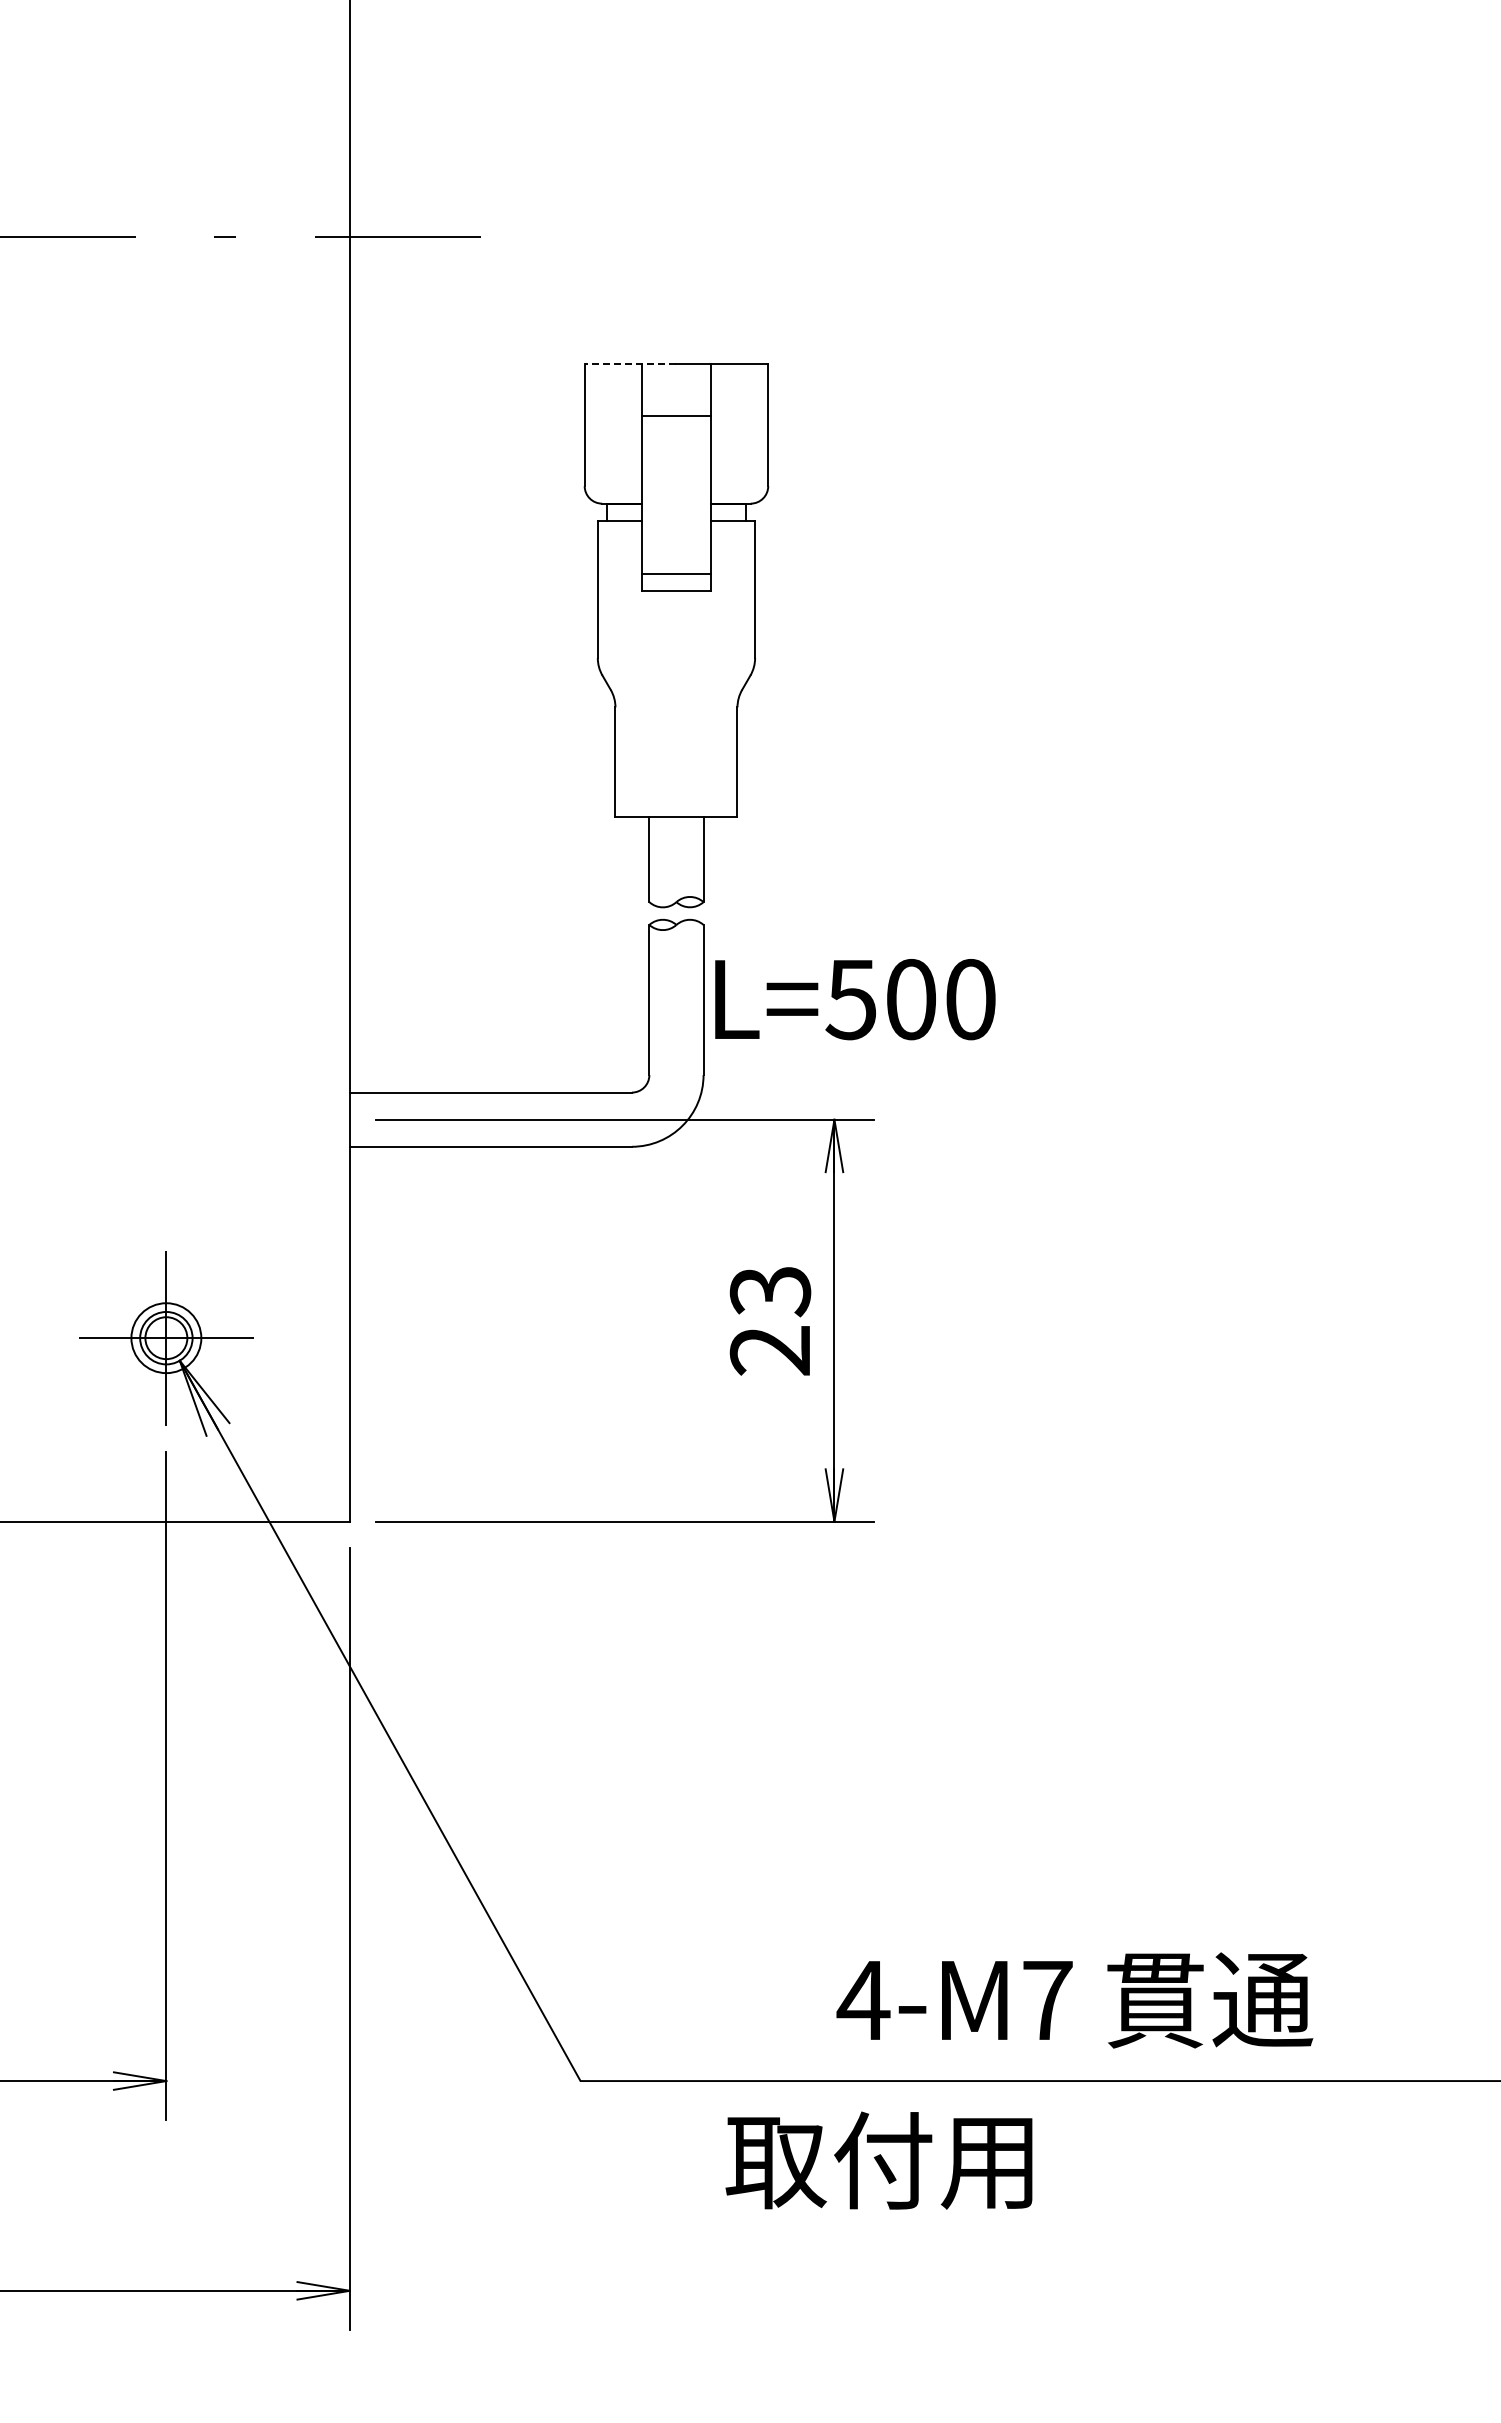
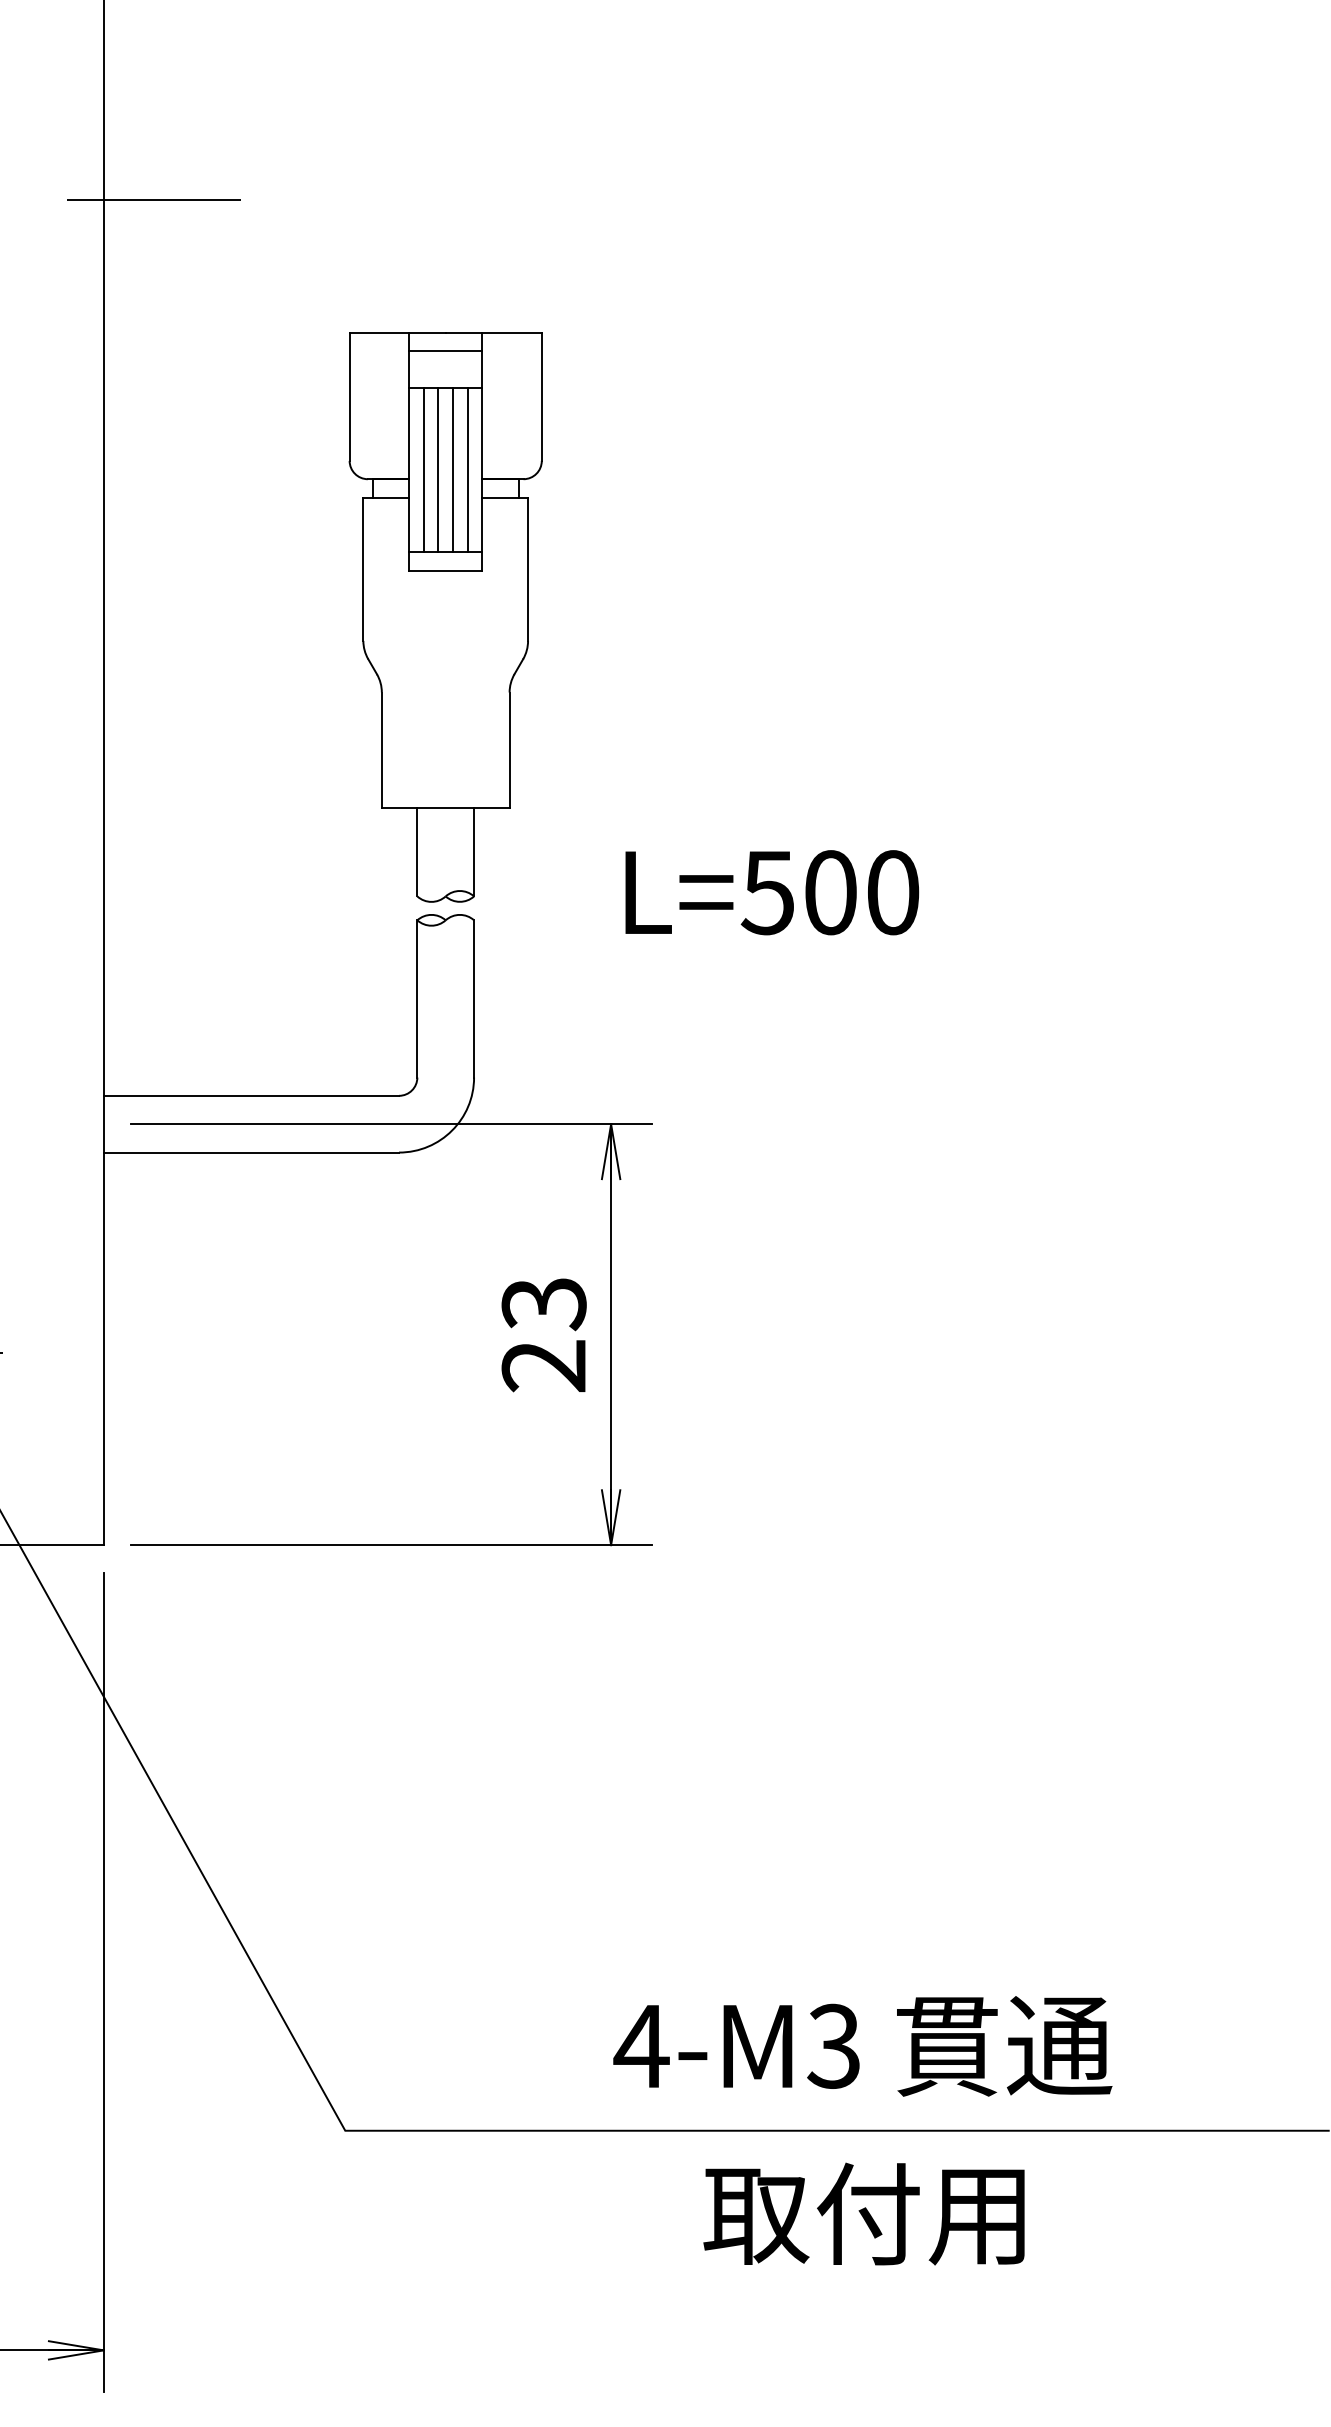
line: (630, 363) -> (397, 332), dashed -> solid
line: (676, 381) -> (445, 351), added
line: (655, 494) -> (423, 469), added
line: (669, 494) -> (438, 469), added
line: (683, 494) -> (453, 469), added
line: (697, 494) -> (467, 469), added
text: (855, 999) -> (772, 892), moved
text: (1046, 2000) -> (833, 2046), 4-M7 -> 4-M3
text: (878, 2160) -> (863, 2213), moved

